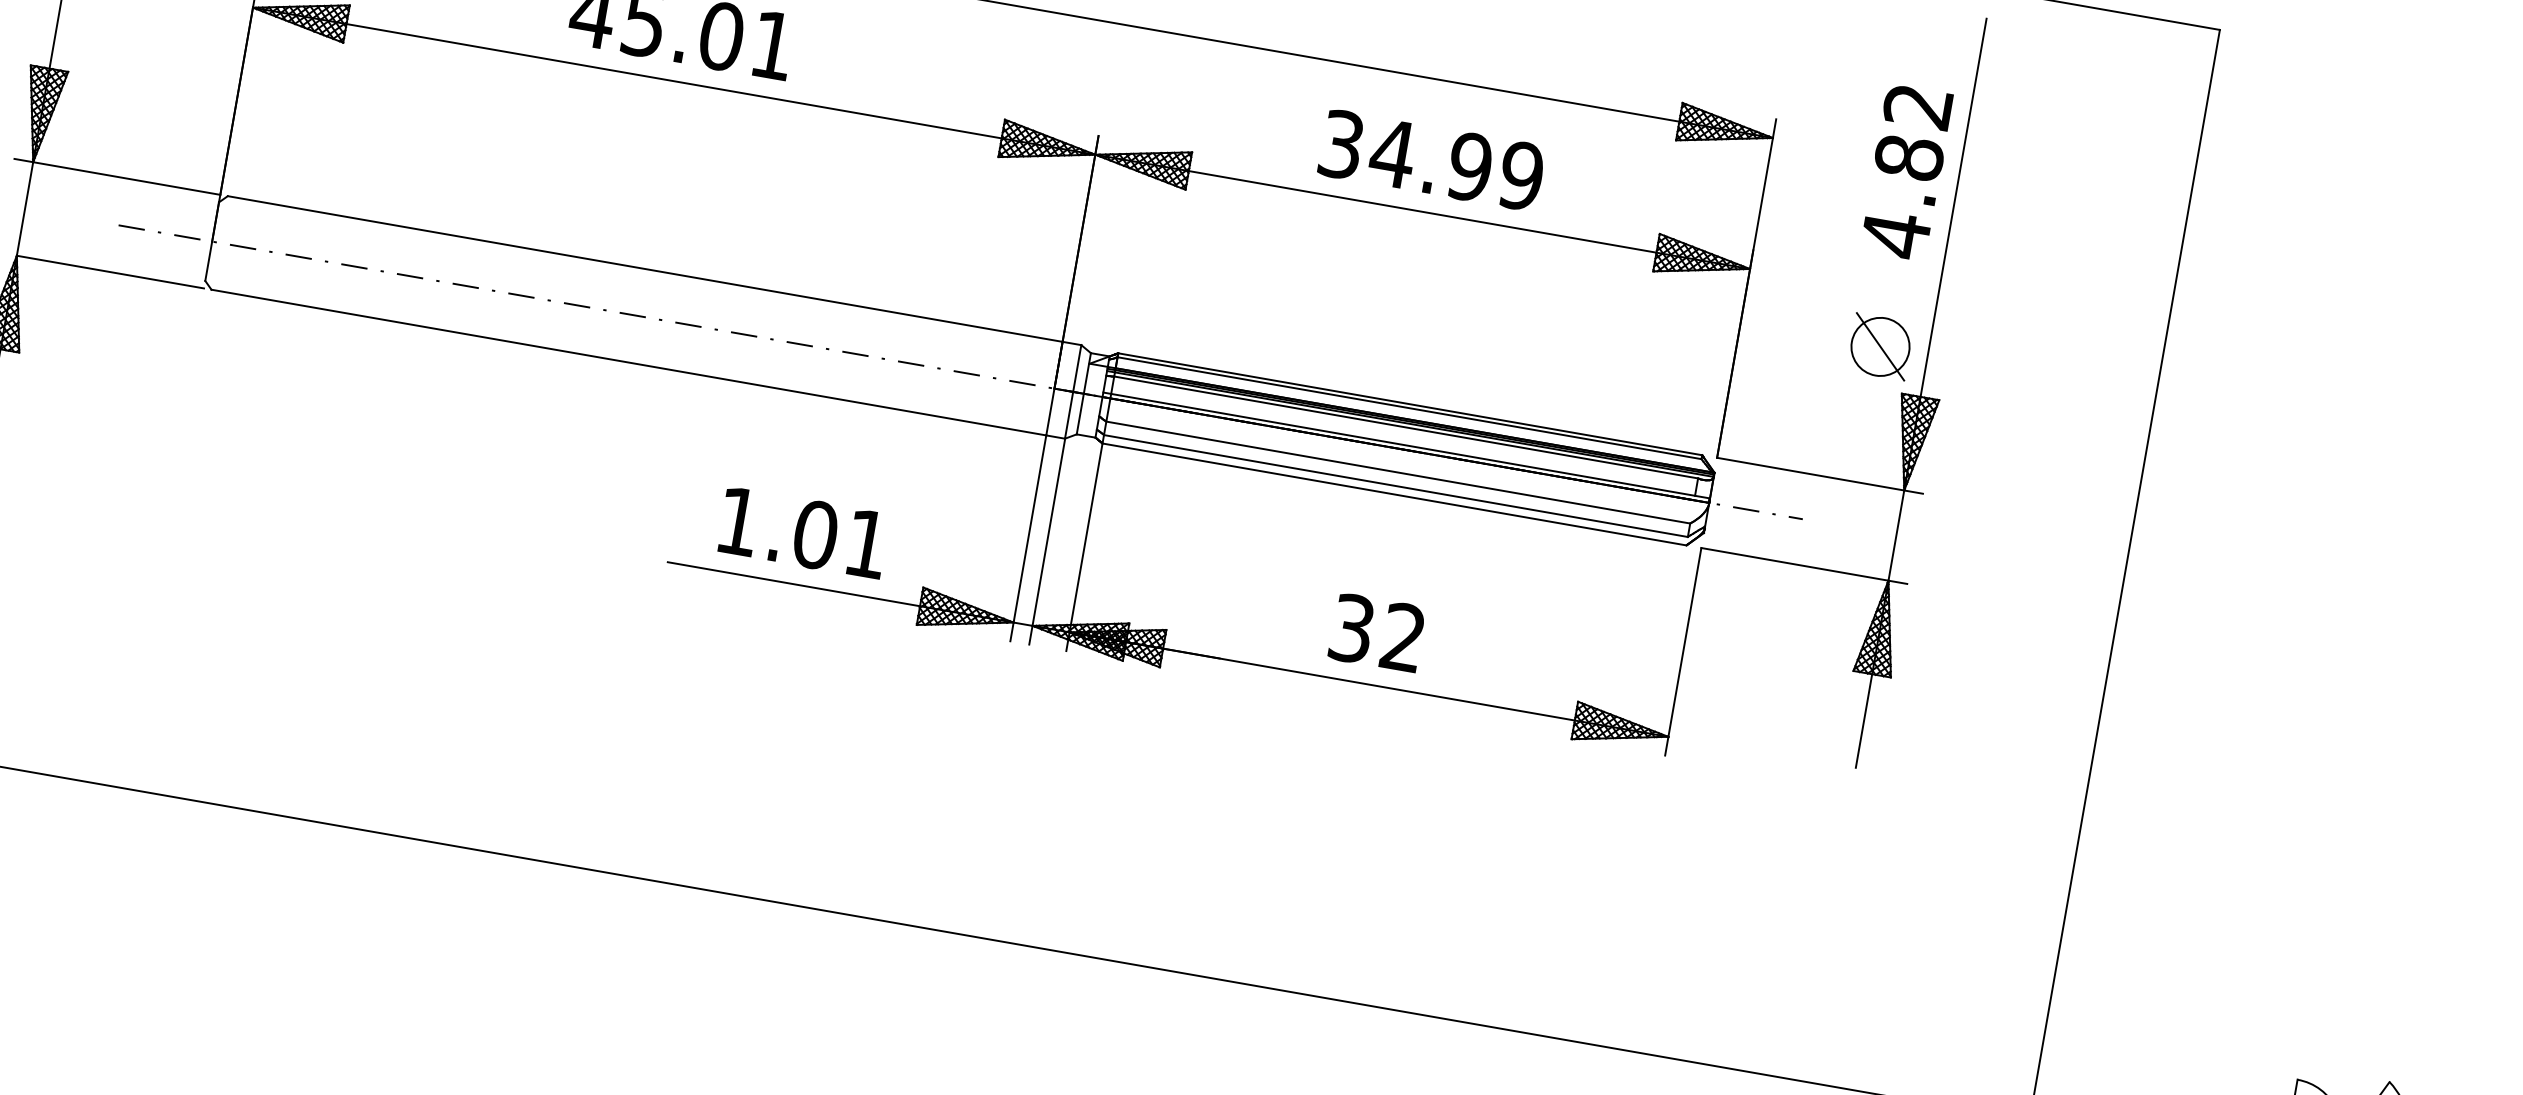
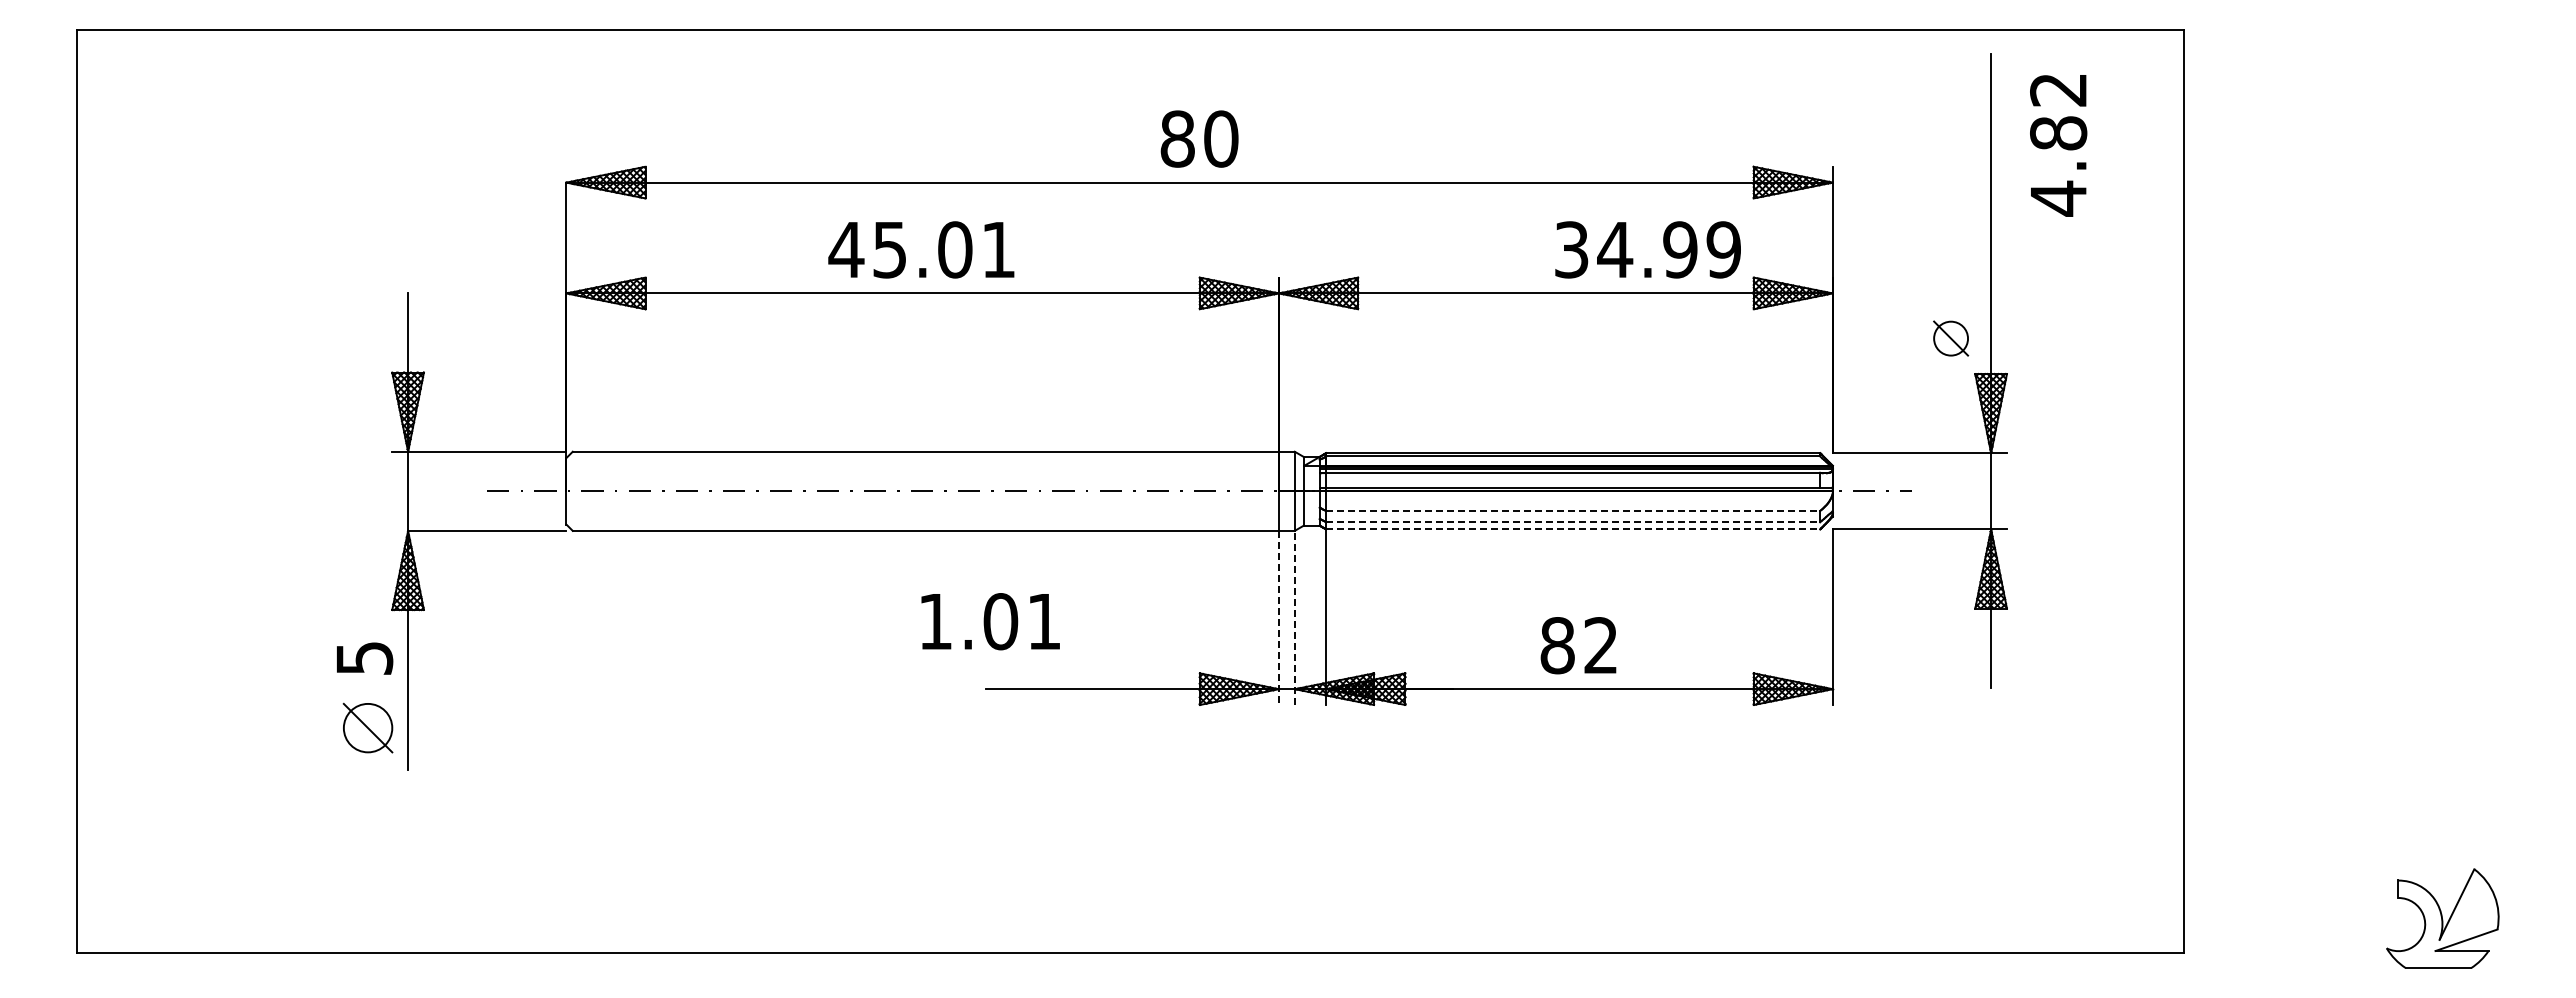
text: (1431, 159) -> (1647, 249), moved
text: (1906, 172) -> (2058, 145), moved
part: (1879, 346) -> (1950, 338), size x0.7
line: (1398, 472) -> (1573, 510), solid -> dashed
line: (1396, 486) -> (1573, 522), solid -> dashed
line: (1394, 494) -> (1573, 529), solid -> dashed
text: (803, 532) -> (990, 621), moved
line: (1027, 538) -> (1278, 618), solid -> dashed
line: (1046, 541) -> (1294, 617), solid -> dashed
text: (1351, 628) -> (1557, 645), 32 -> 82

